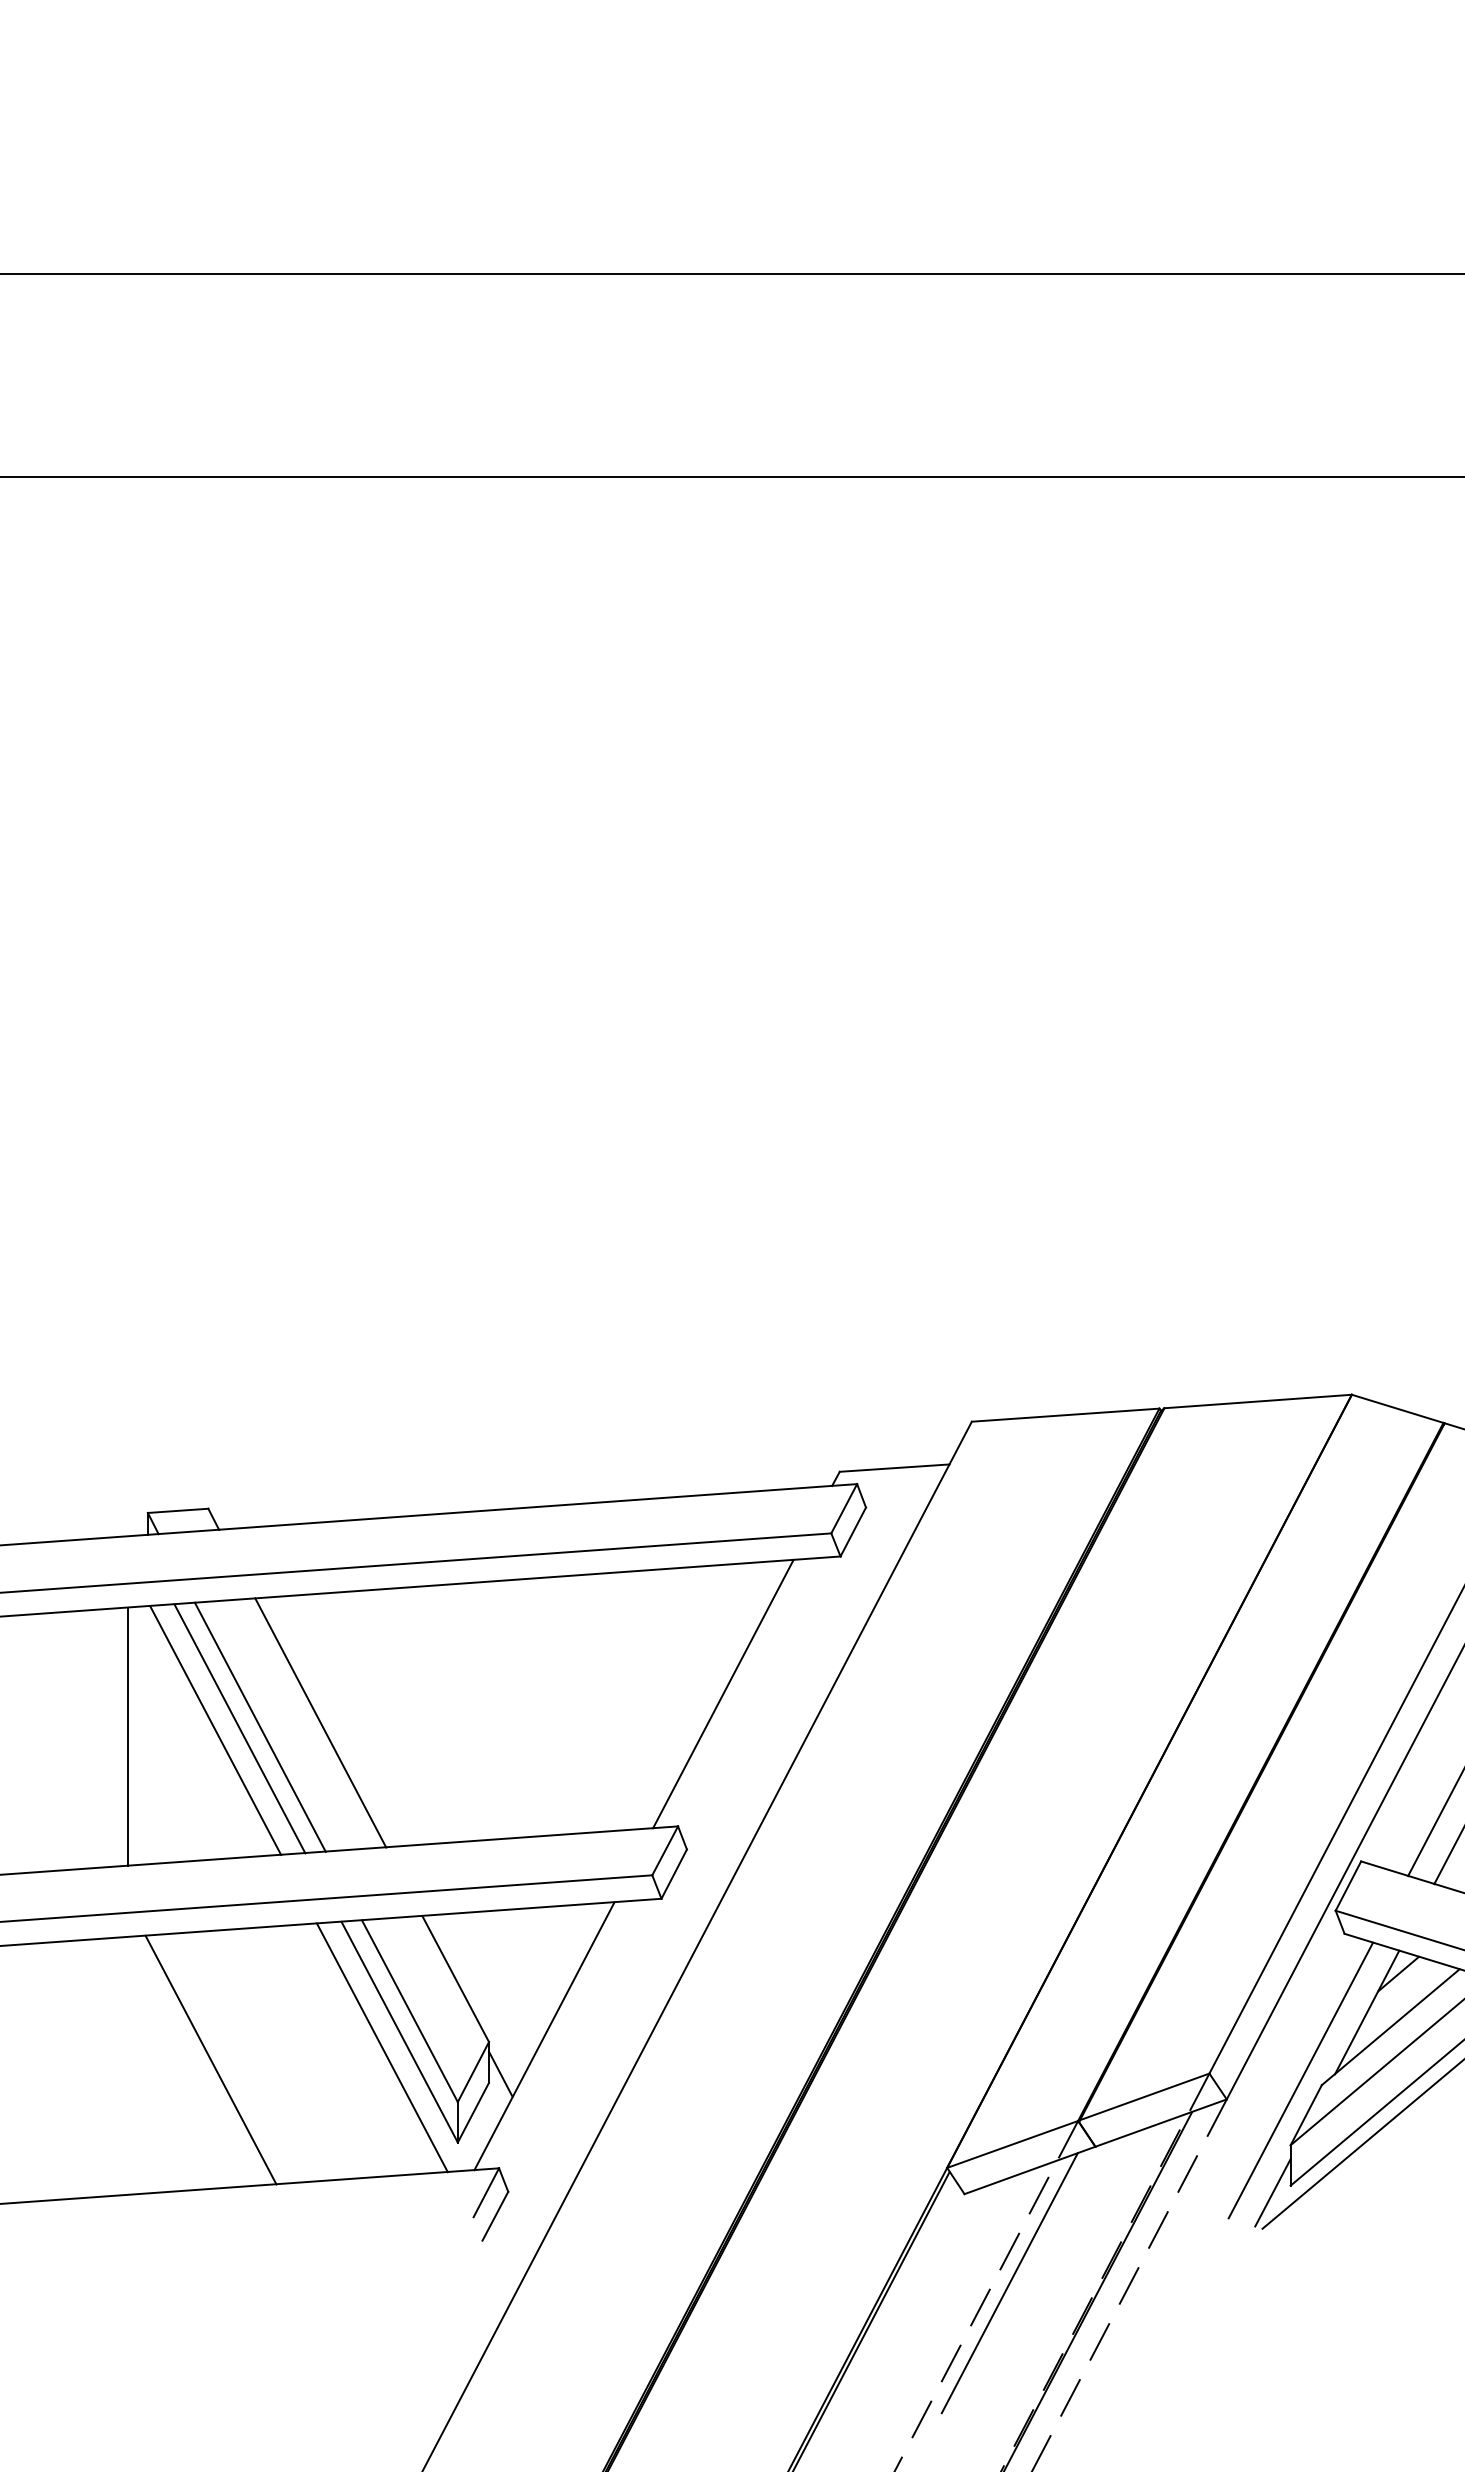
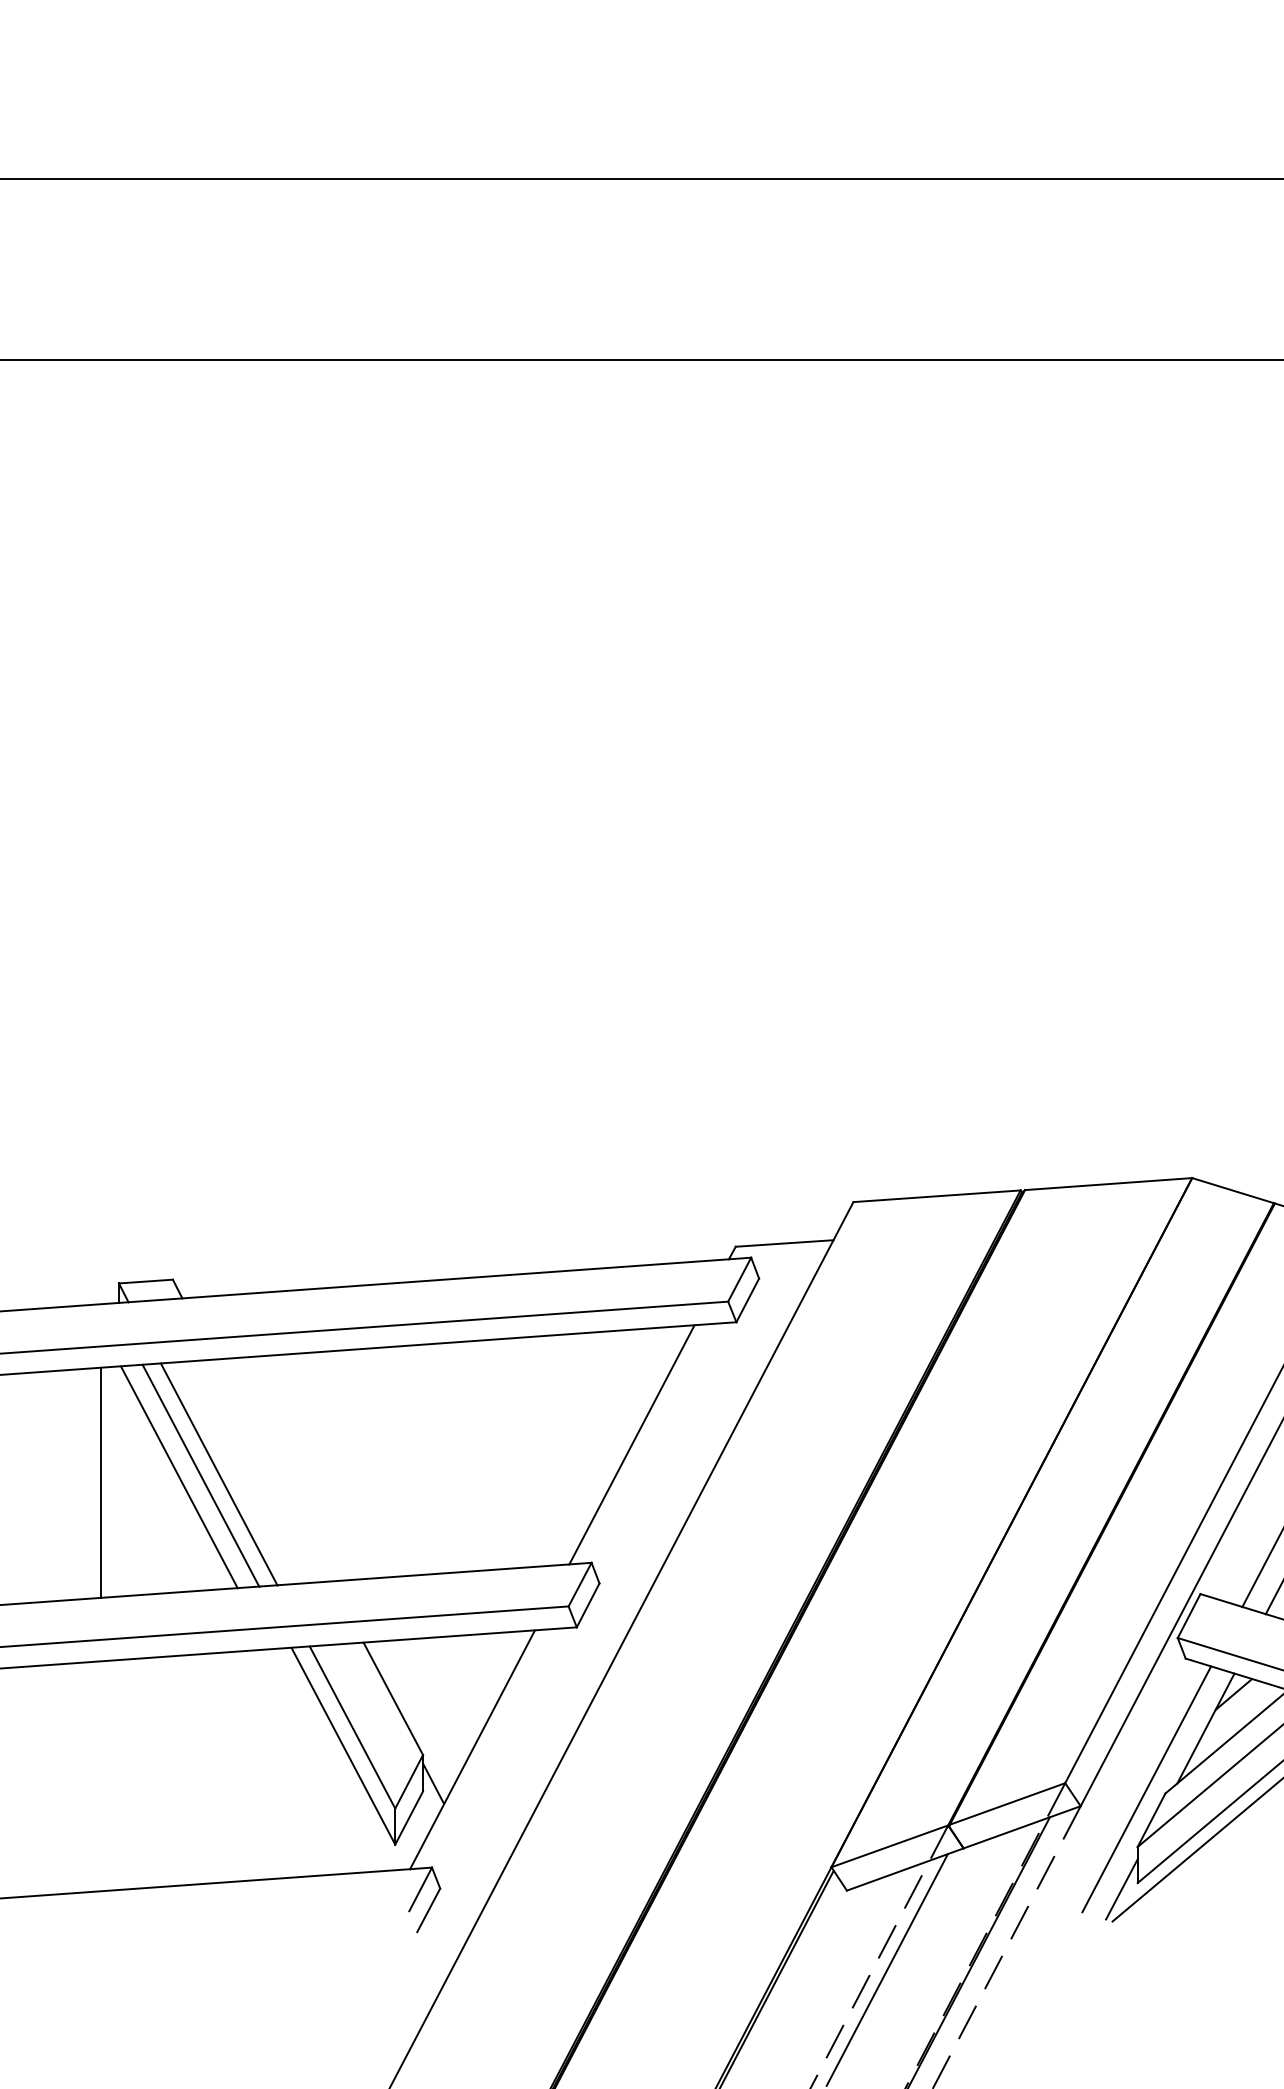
line: (320, 1722) -> (272, 1470), removed
line: (381, 2047) -> (327, 1759), removed
line: (210, 2059) -> (174, 1770), removed

